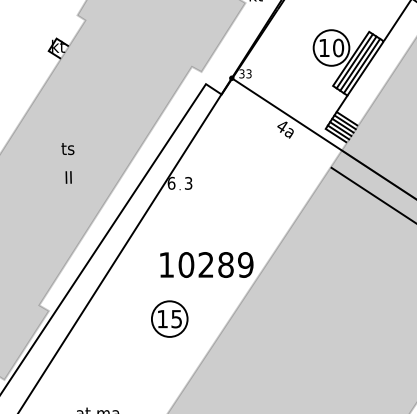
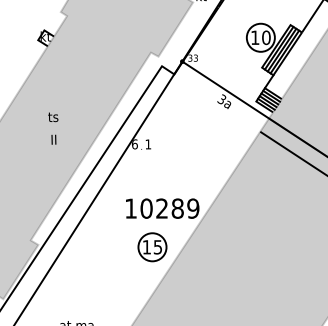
text: (281, 126) -> (221, 99), 4a -> 3a
text: (188, 183) -> (148, 144), 3 -> 1
part: (169, 319) -> (152, 247), moved

